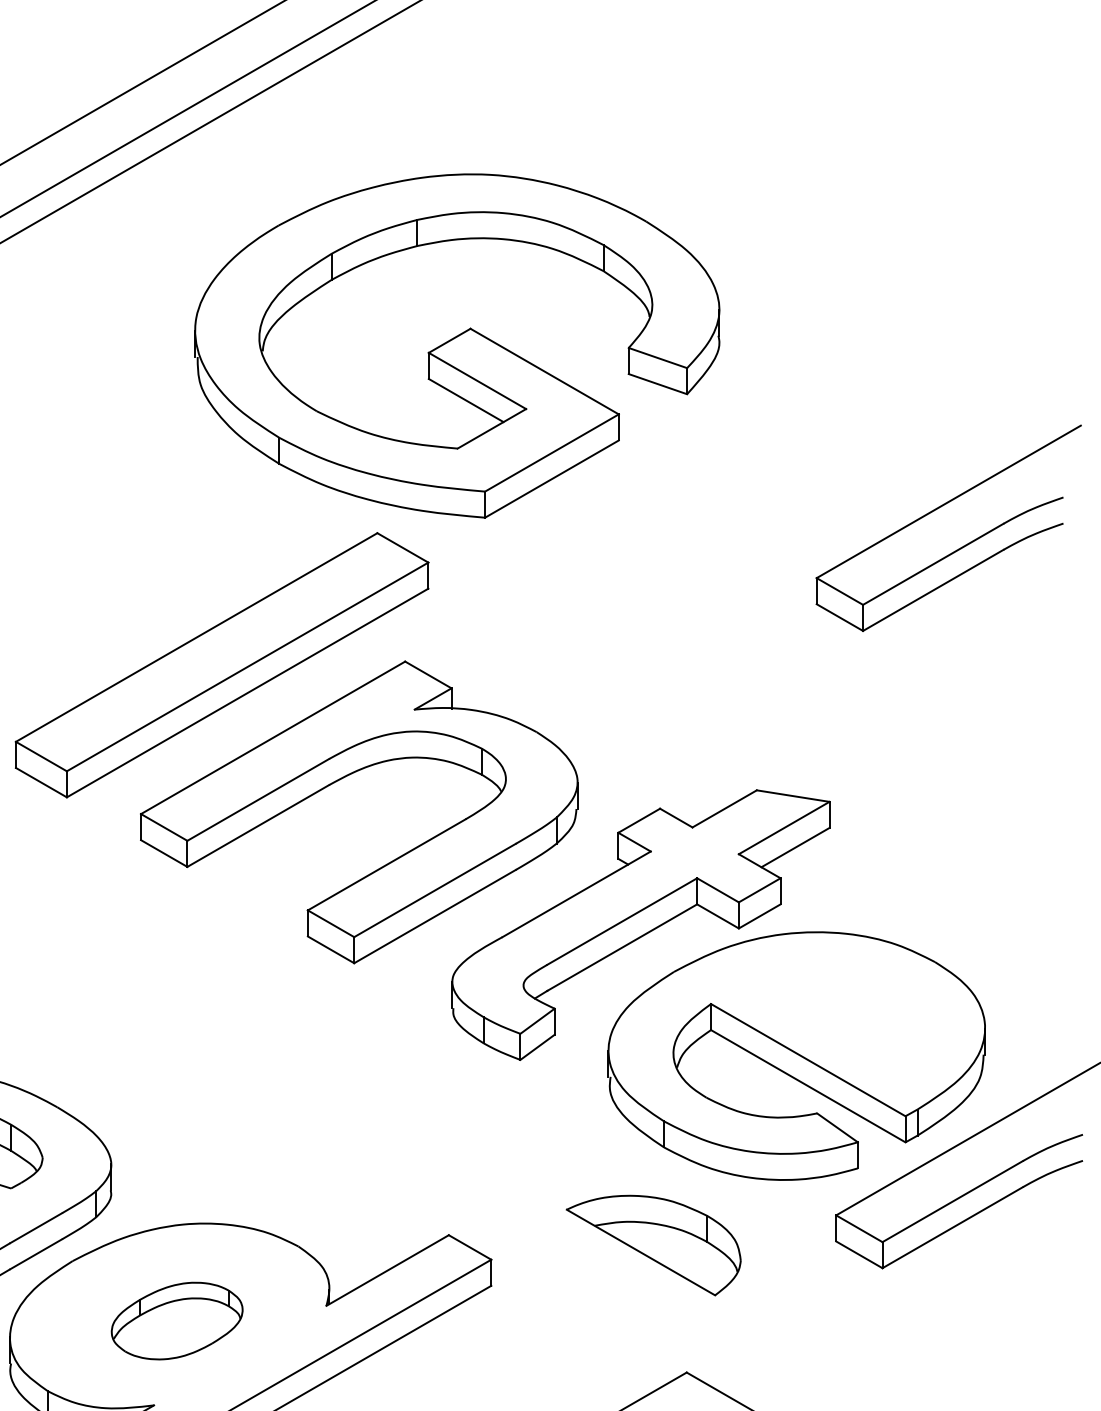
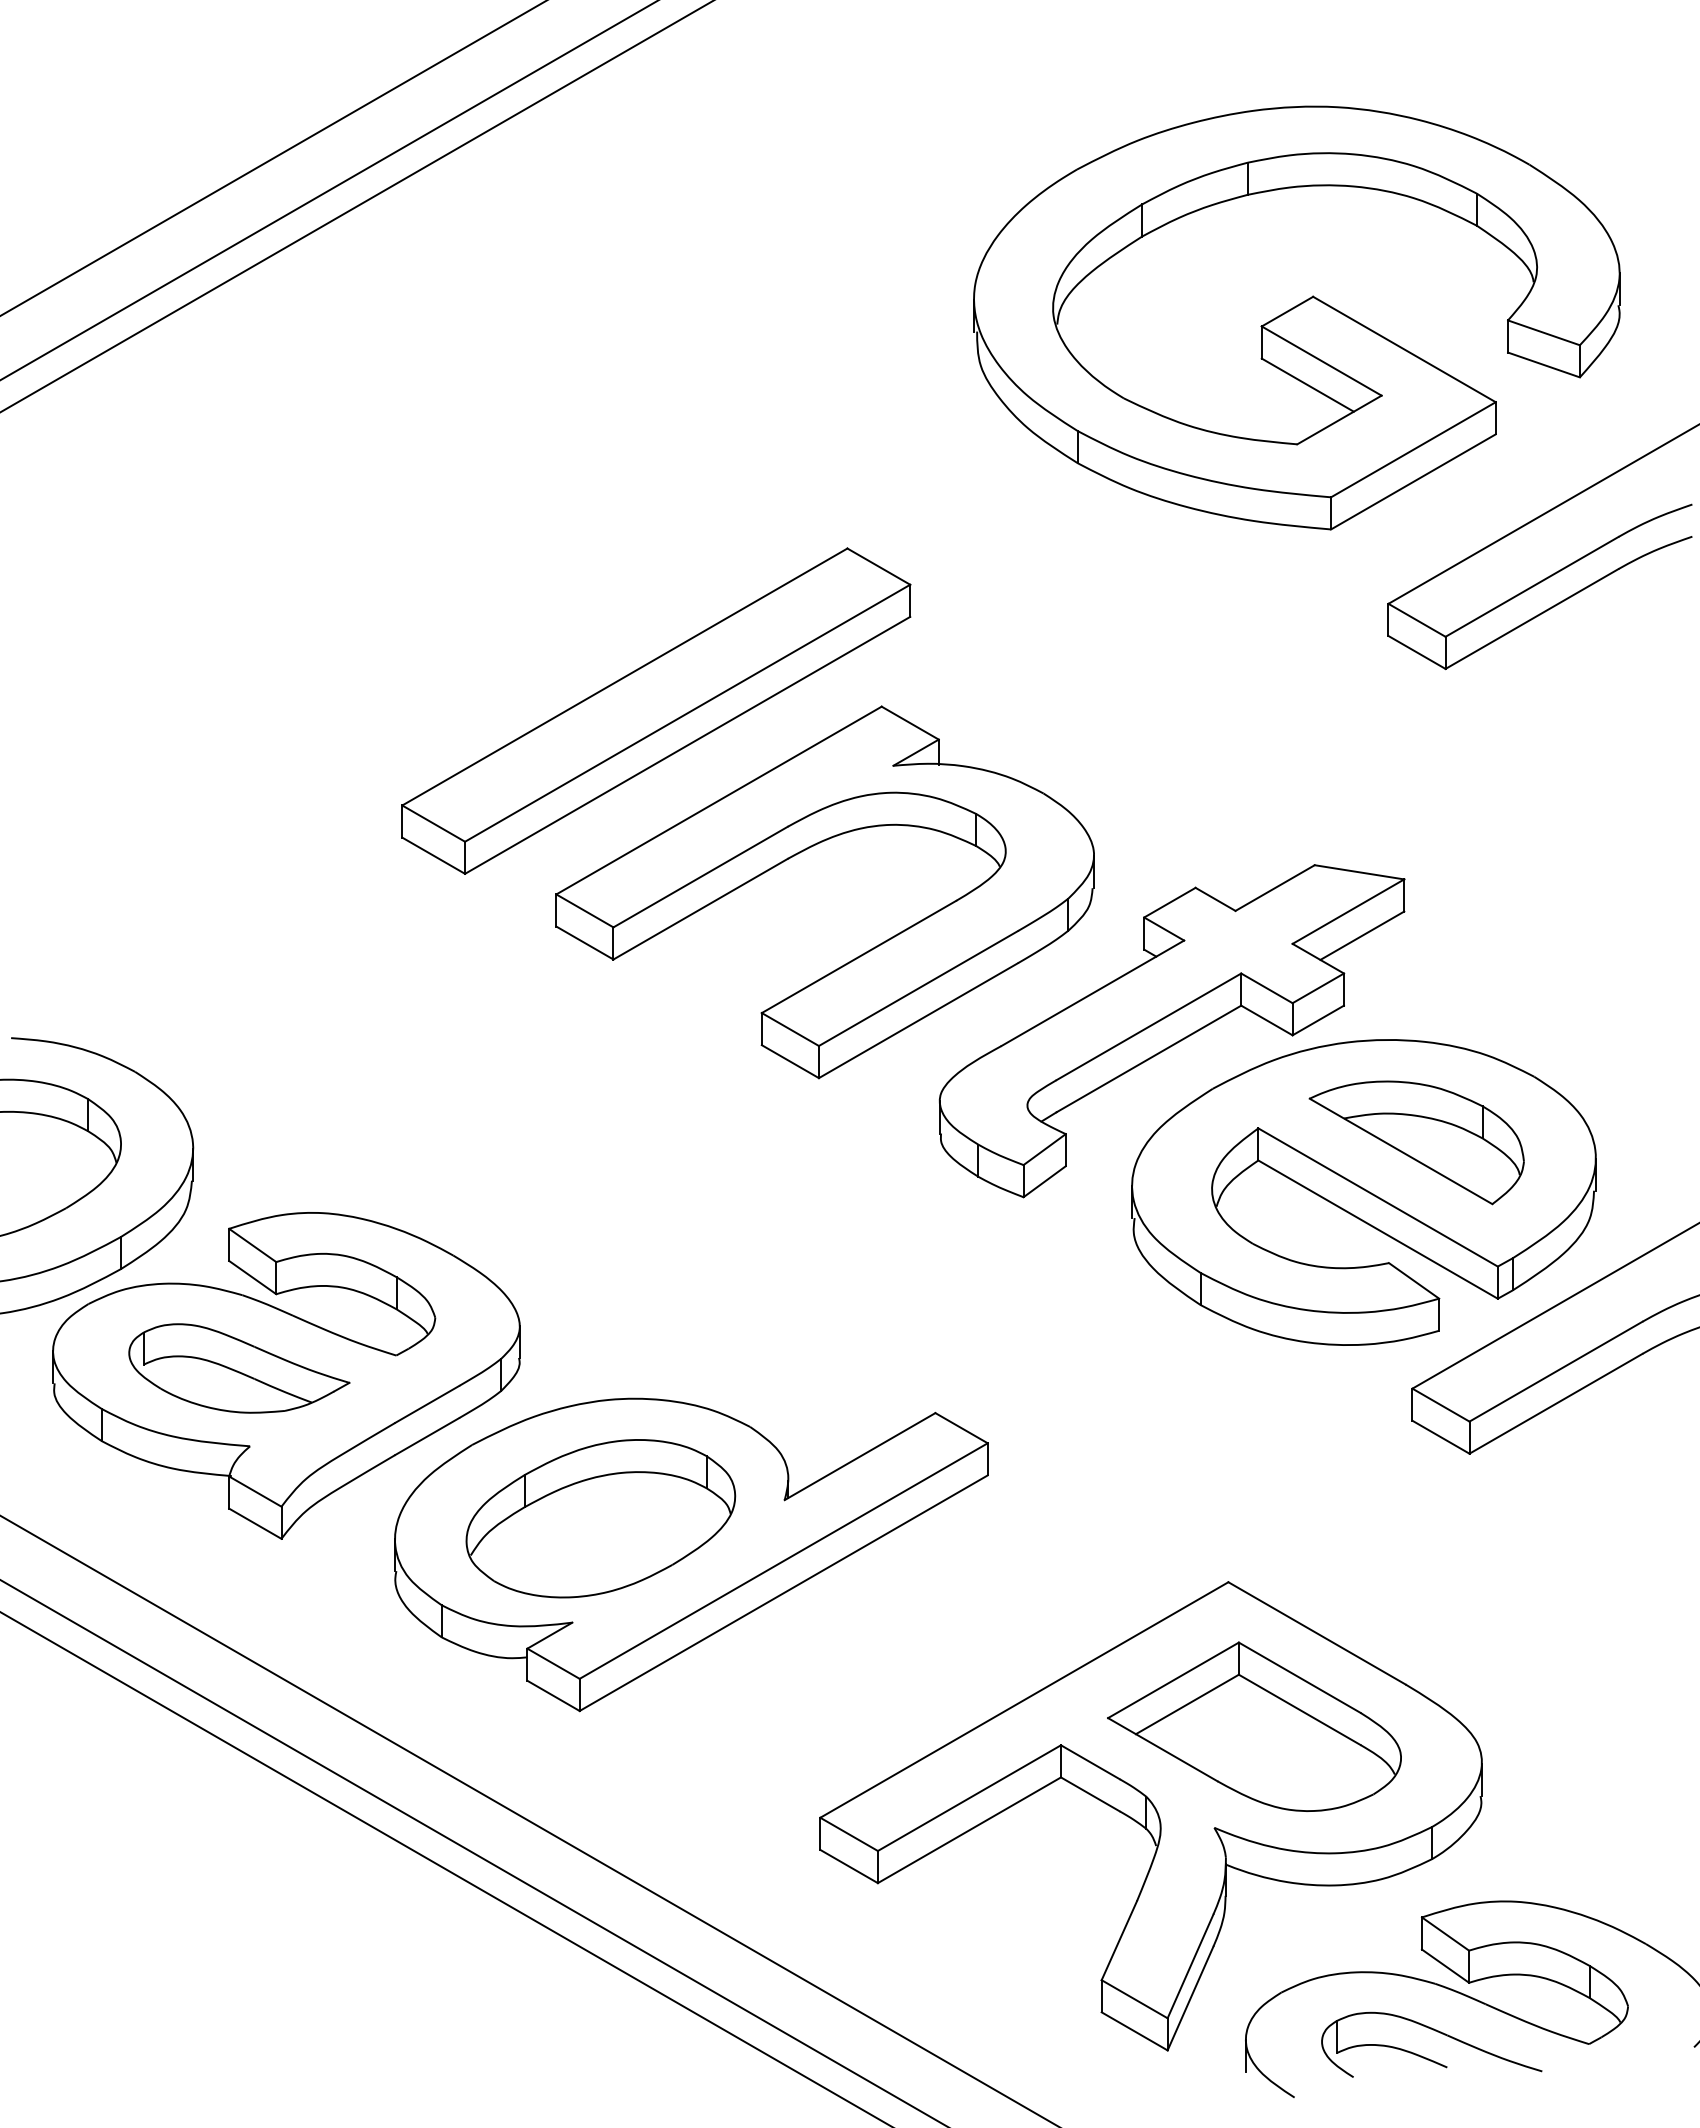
part: (457, 345) -> (1296, 317), moved
part: (653, 1245) -> (1416, 1142), moved
part: (176, 1320) -> (600, 1518), size x1.67

